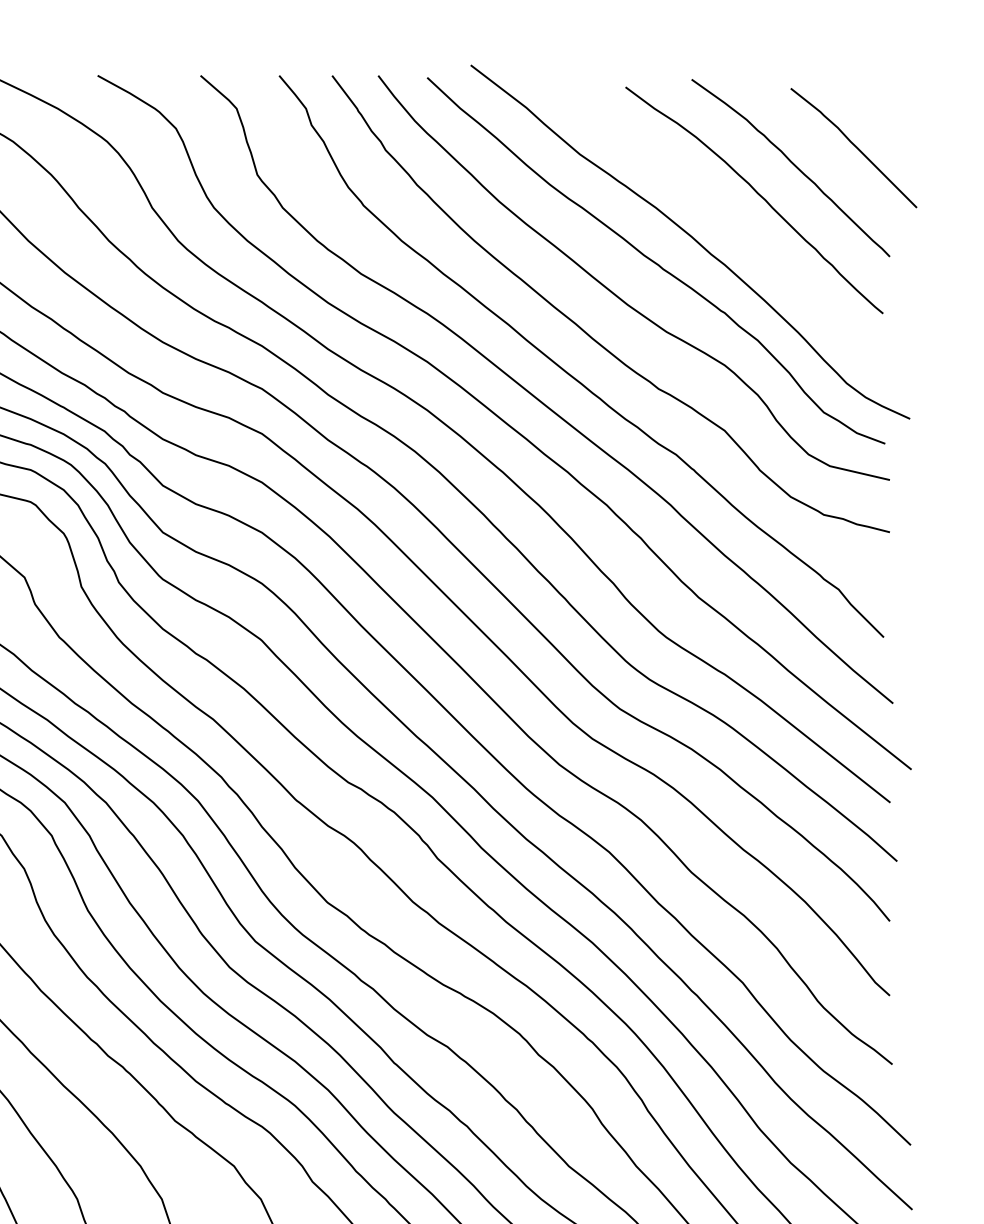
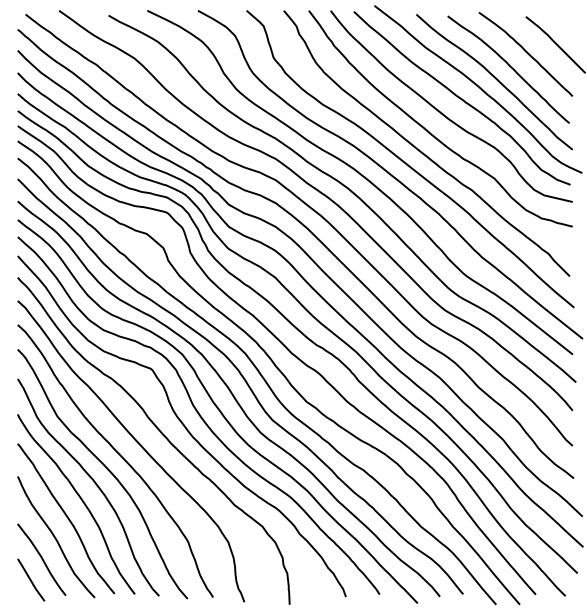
curve: (728, 223) -> (496, 80), added

